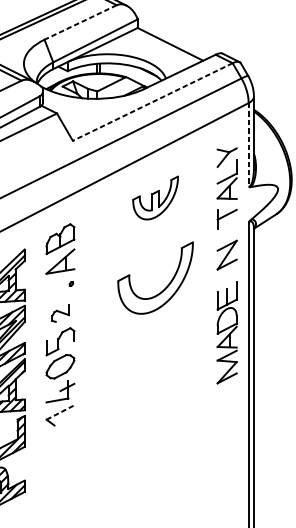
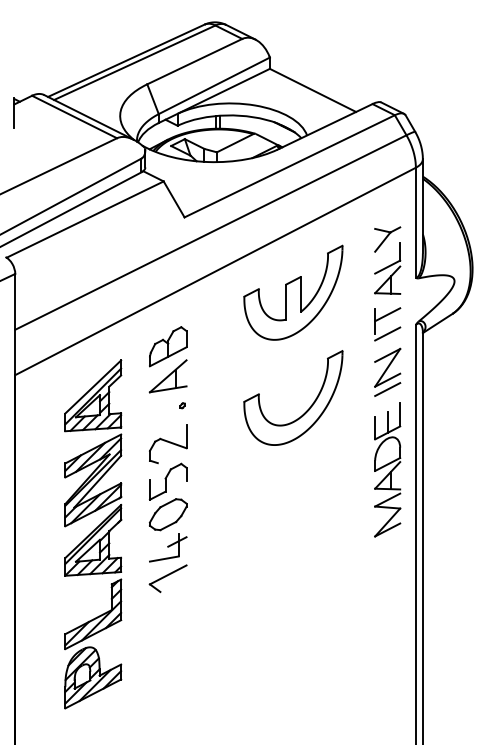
line: (80, 22) -> (194, 61), dashed -> solid
line: (152, 102) -> (289, 166), dashed -> solid
line: (248, 145) -> (415, 223), dashed -> solid
part: (155, 197) -> (293, 292), size x1.67
line: (227, 229) -> (387, 333), added
line: (227, 271) -> (387, 389), added
part: (60, 313) -> (168, 444), size x1.67
line: (60, 412) -> (168, 574), dashed -> solid

